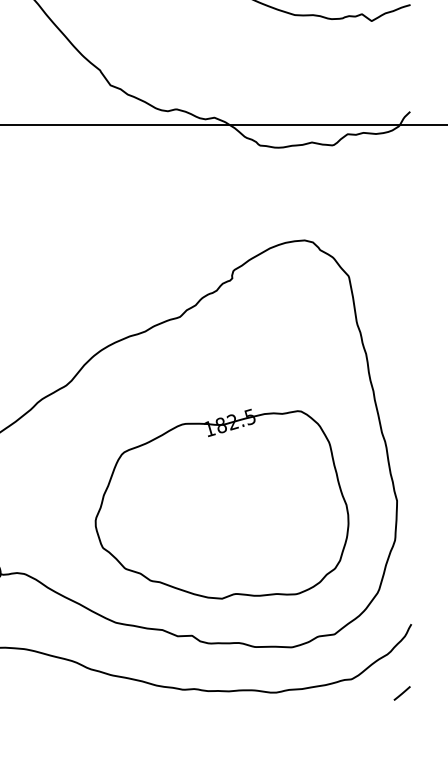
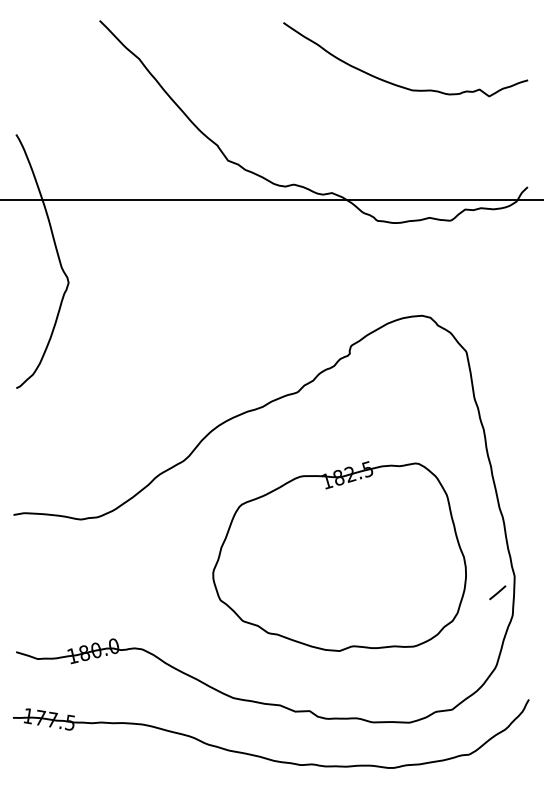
part: (221, 504) -> (339, 556), moved
line: (401, 693) -> (497, 592), moved

